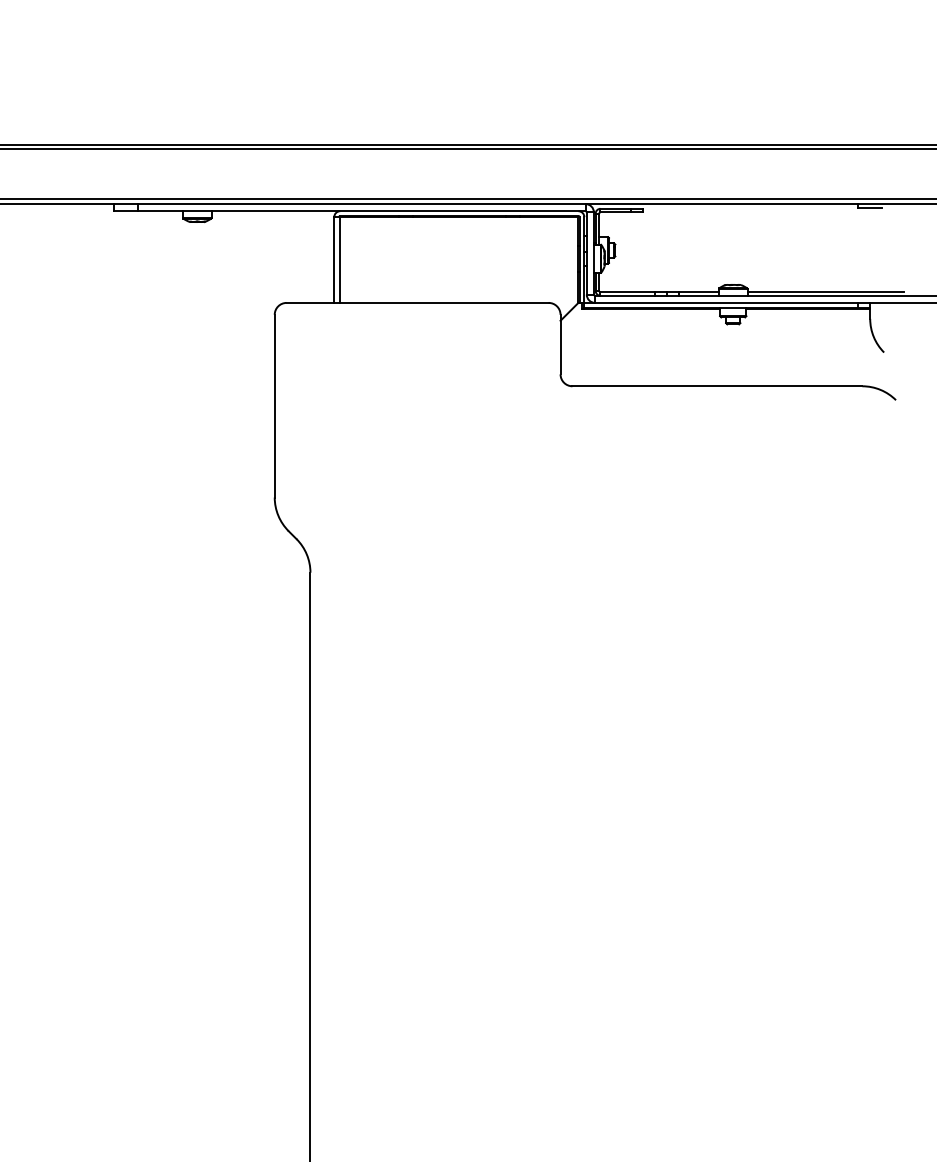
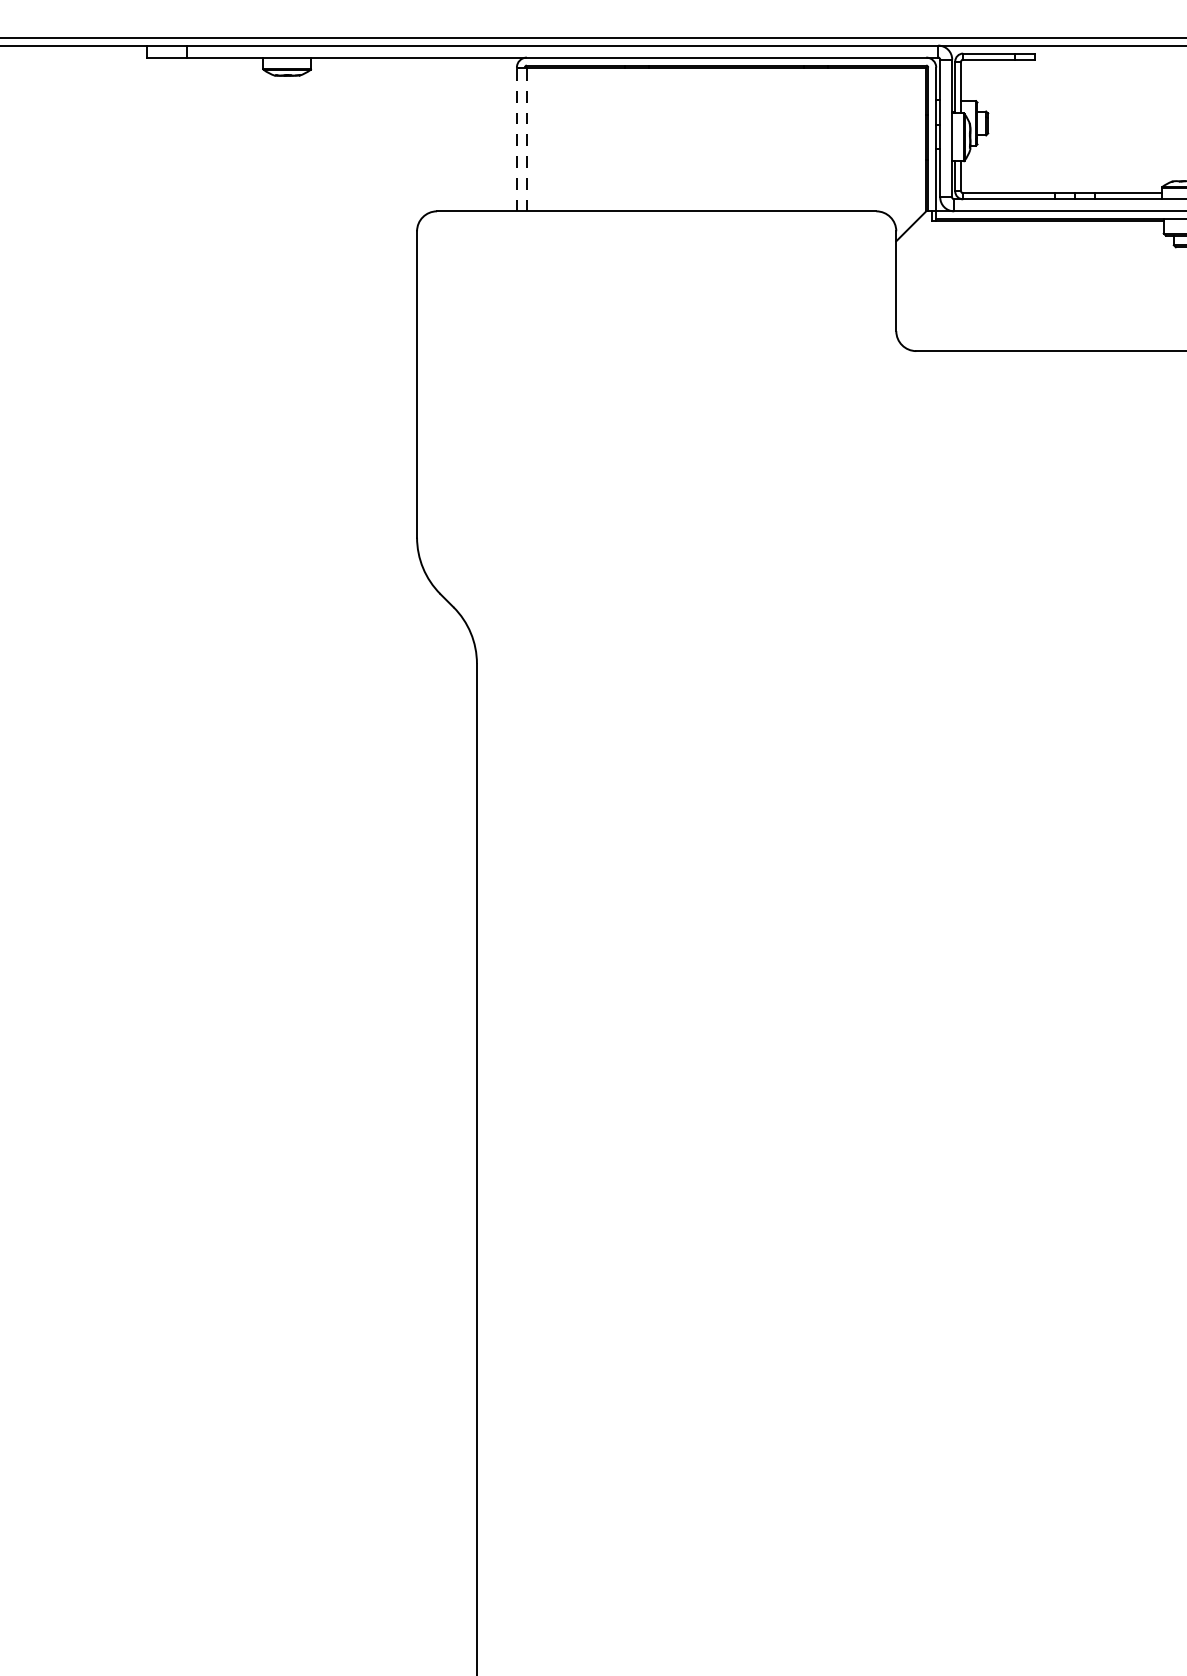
line: (334, 260) -> (517, 140), solid -> dashed
line: (340, 260) -> (527, 140), solid -> dashed

